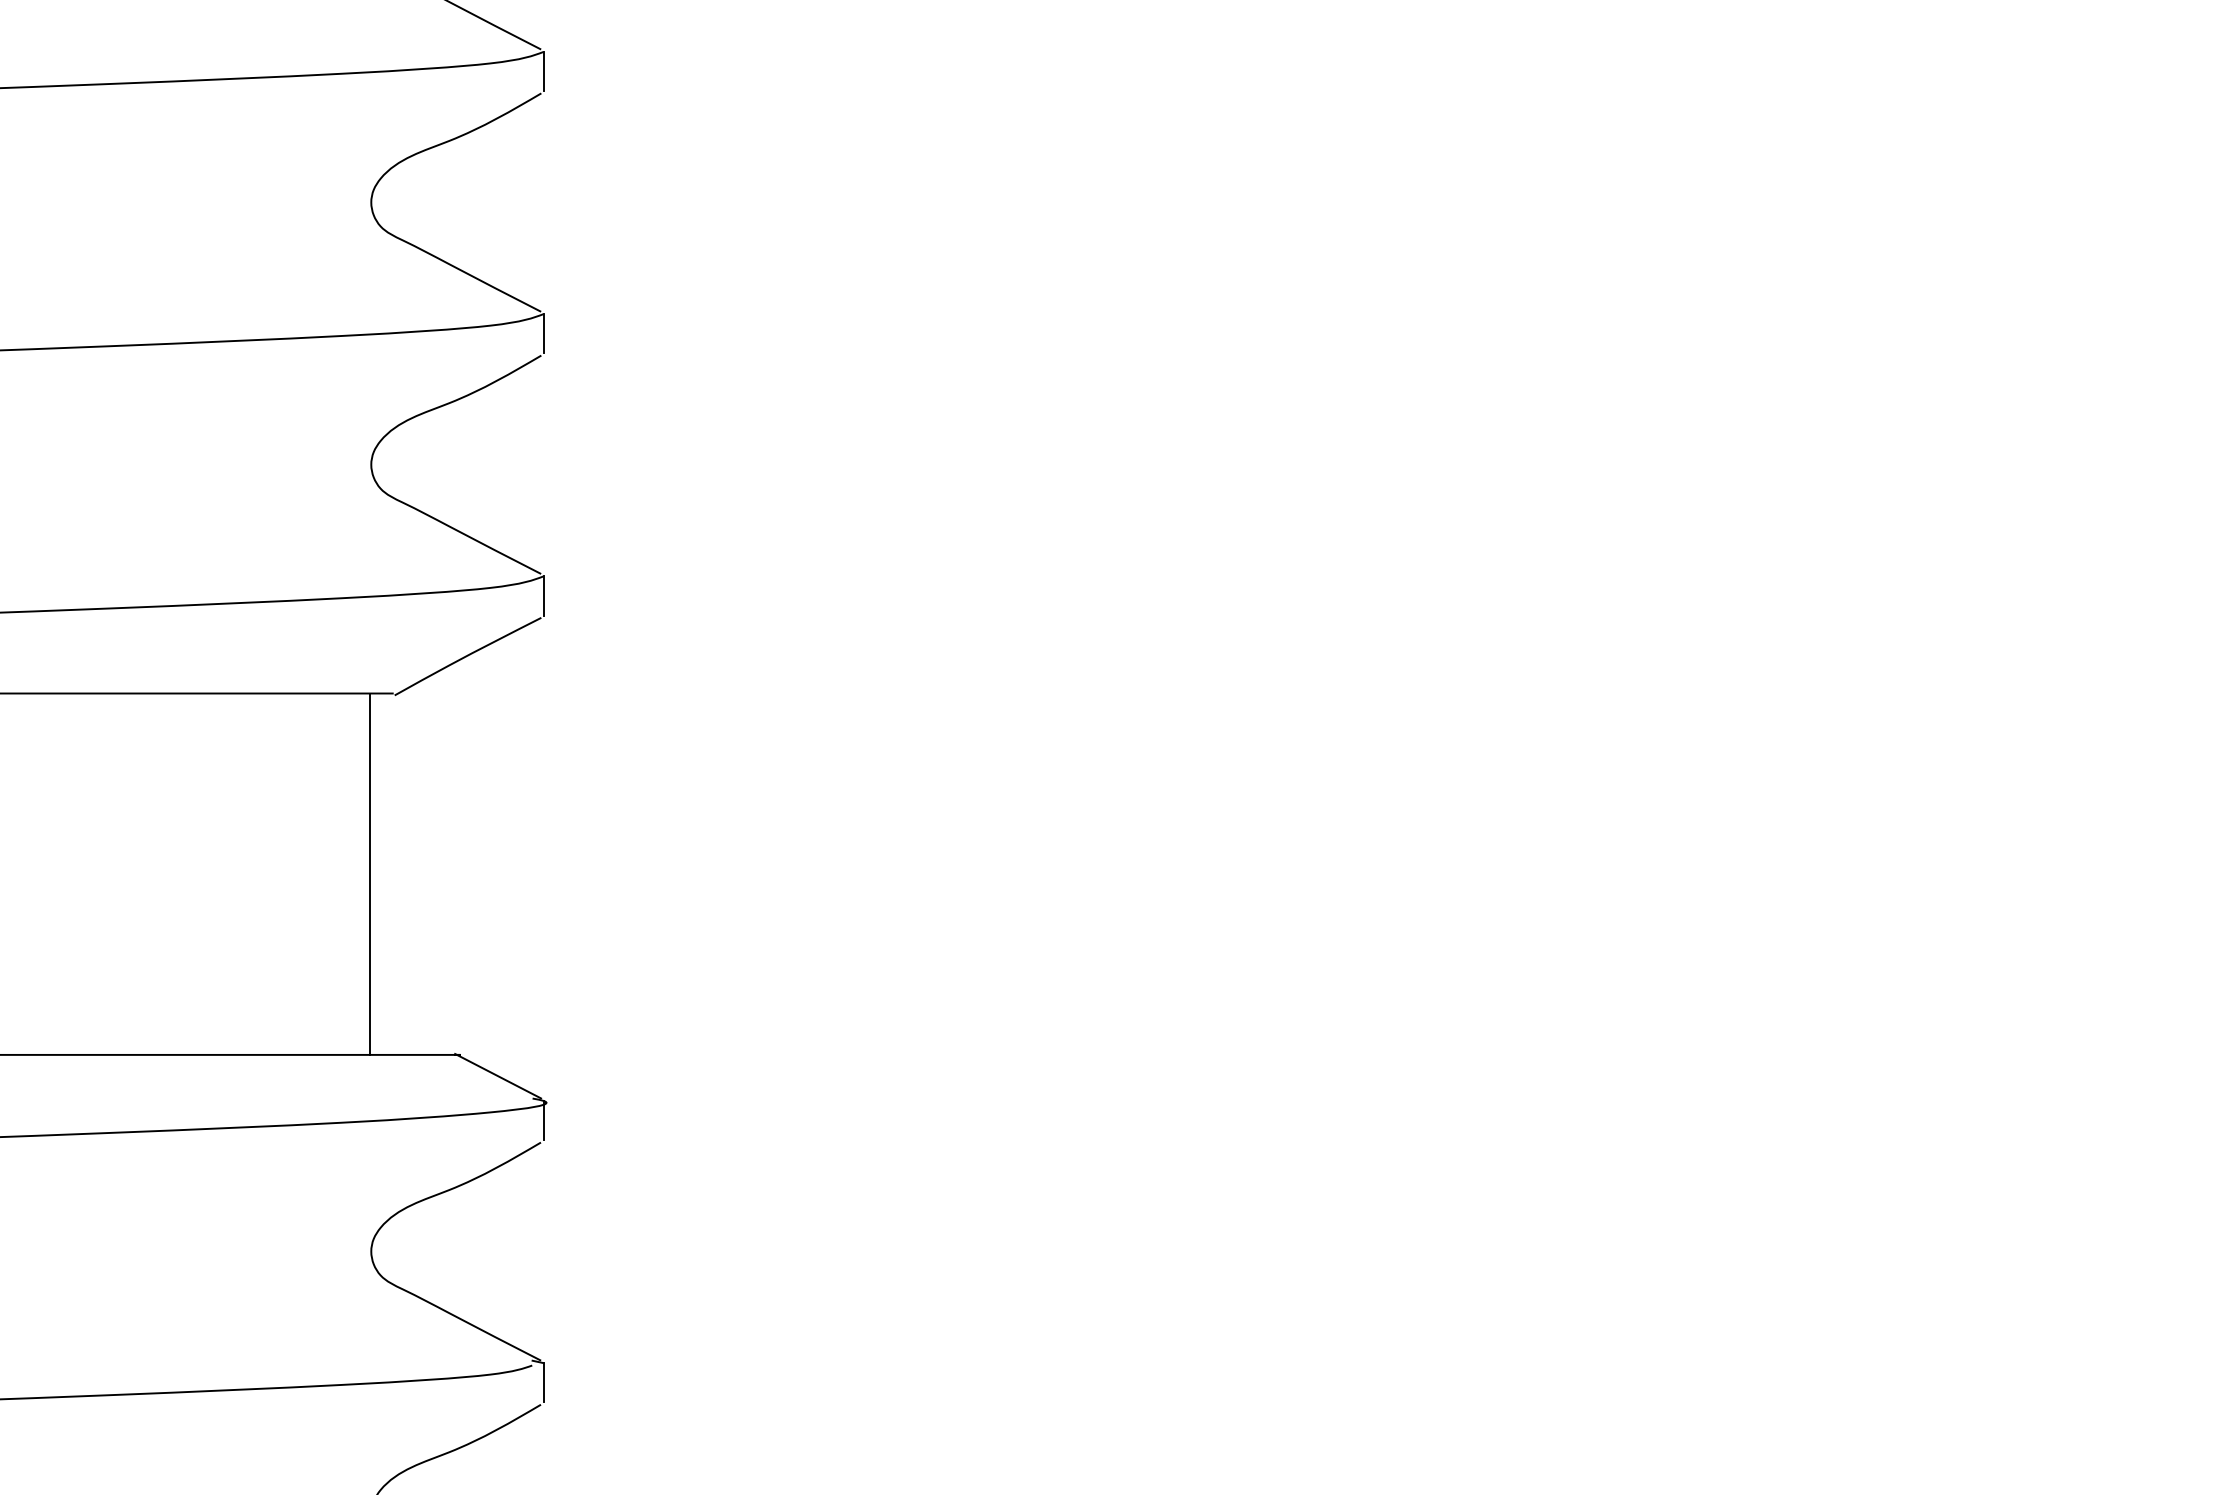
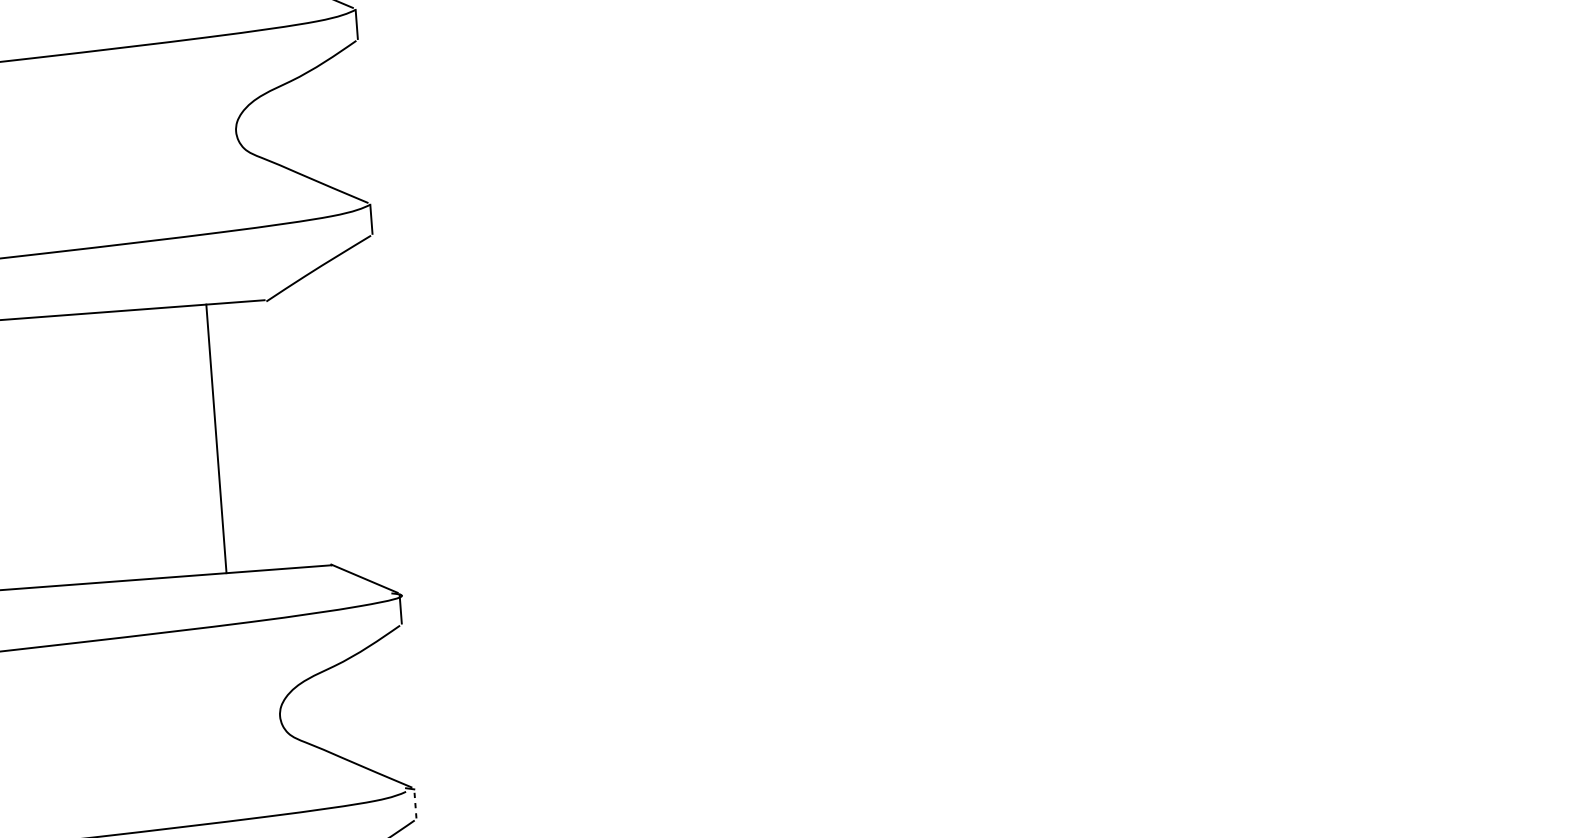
line: (370, 873) -> (216, 438), moved
line: (543, 1382) -> (415, 803), solid -> dashed

